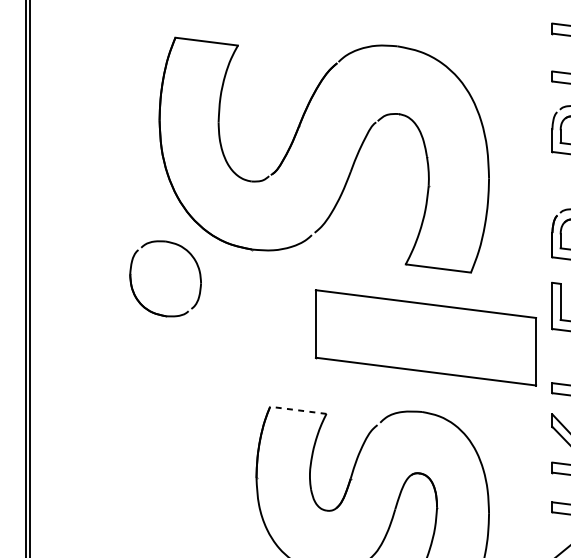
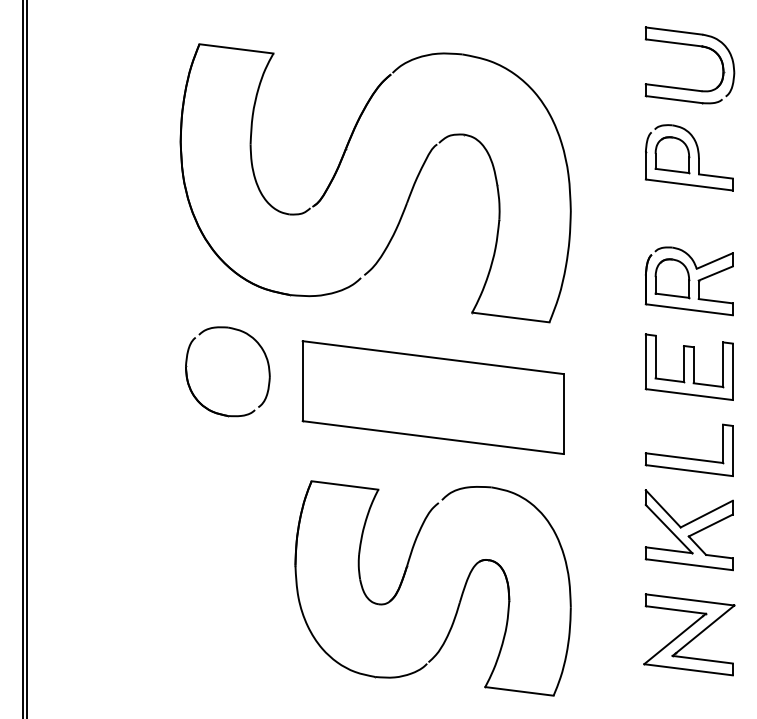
part: (132, 284) -> (188, 378), moved
part: (425, 337) -> (432, 397), moved
line: (298, 410) -> (345, 485), dashed -> solid

